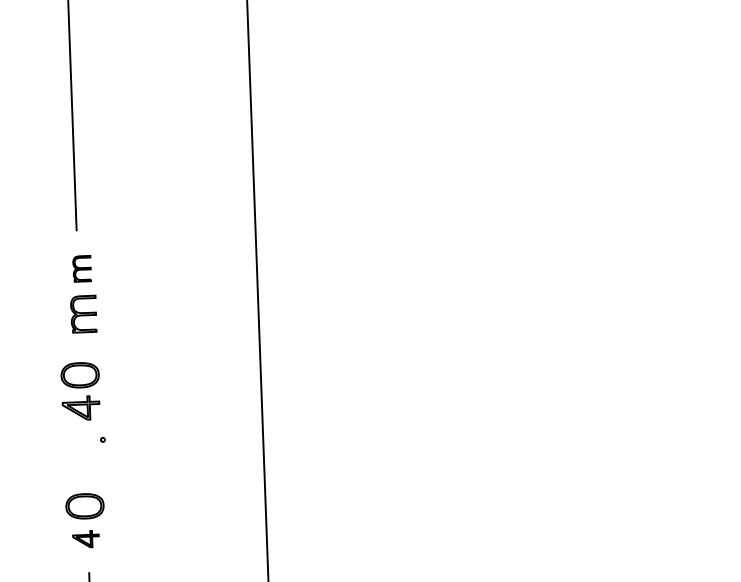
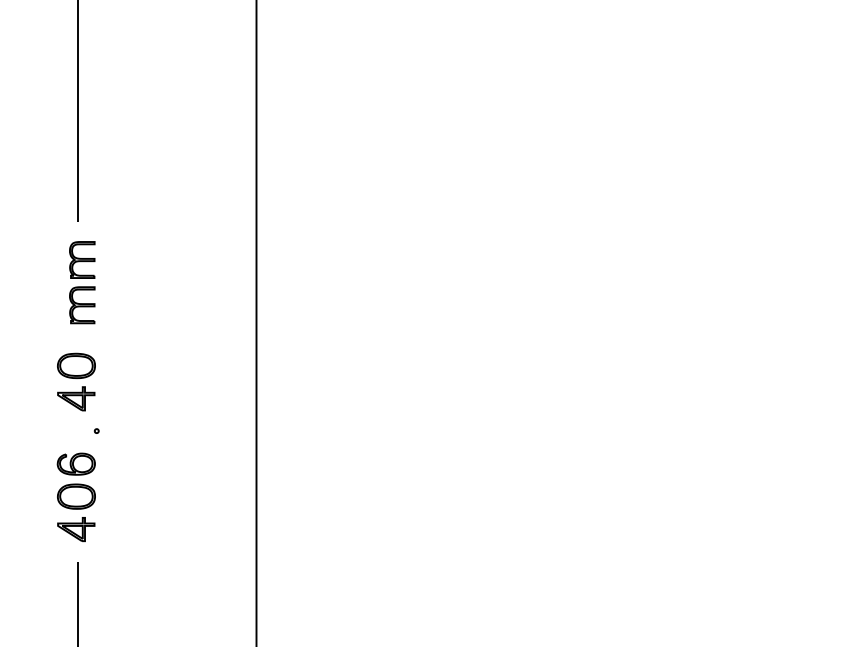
part: (82, 268) -> (82, 259), size x1.43
part: (82, 473) -> (75, 463), added
part: (86, 539) -> (76, 529), size x1.43

